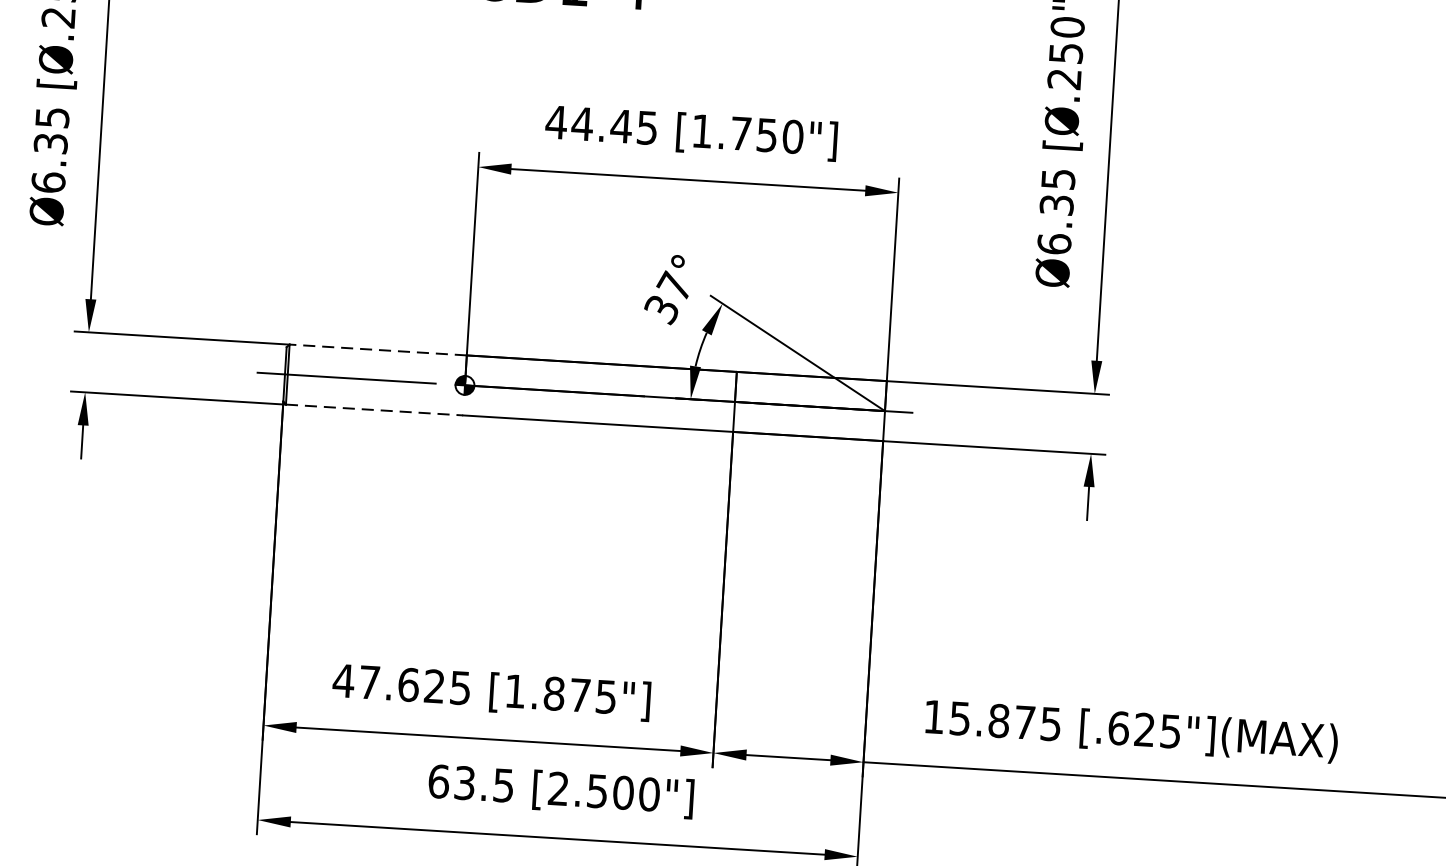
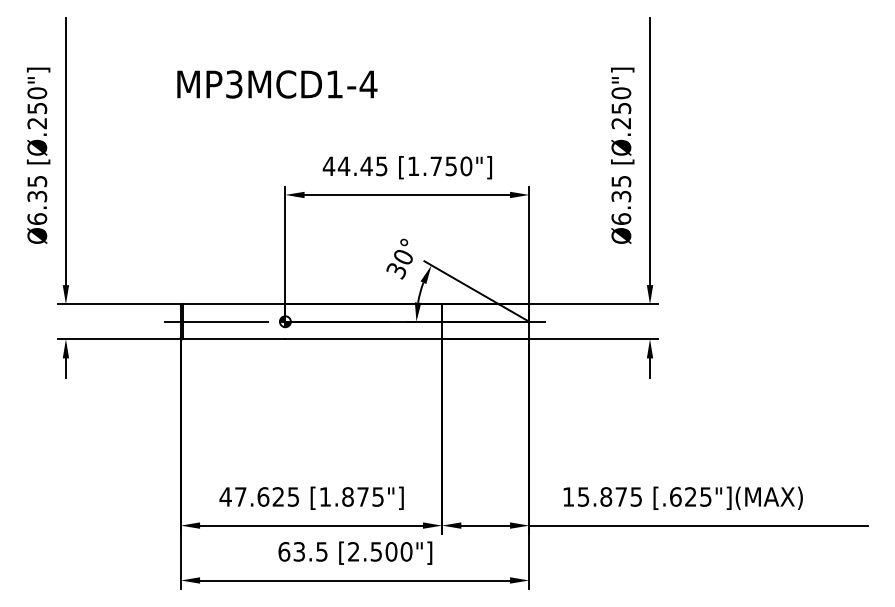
text: (673, 285) -> (402, 256), 37° -> 30°
line: (377, 350) -> (233, 304), dashed -> solid
line: (375, 410) -> (234, 339), dashed -> solid

